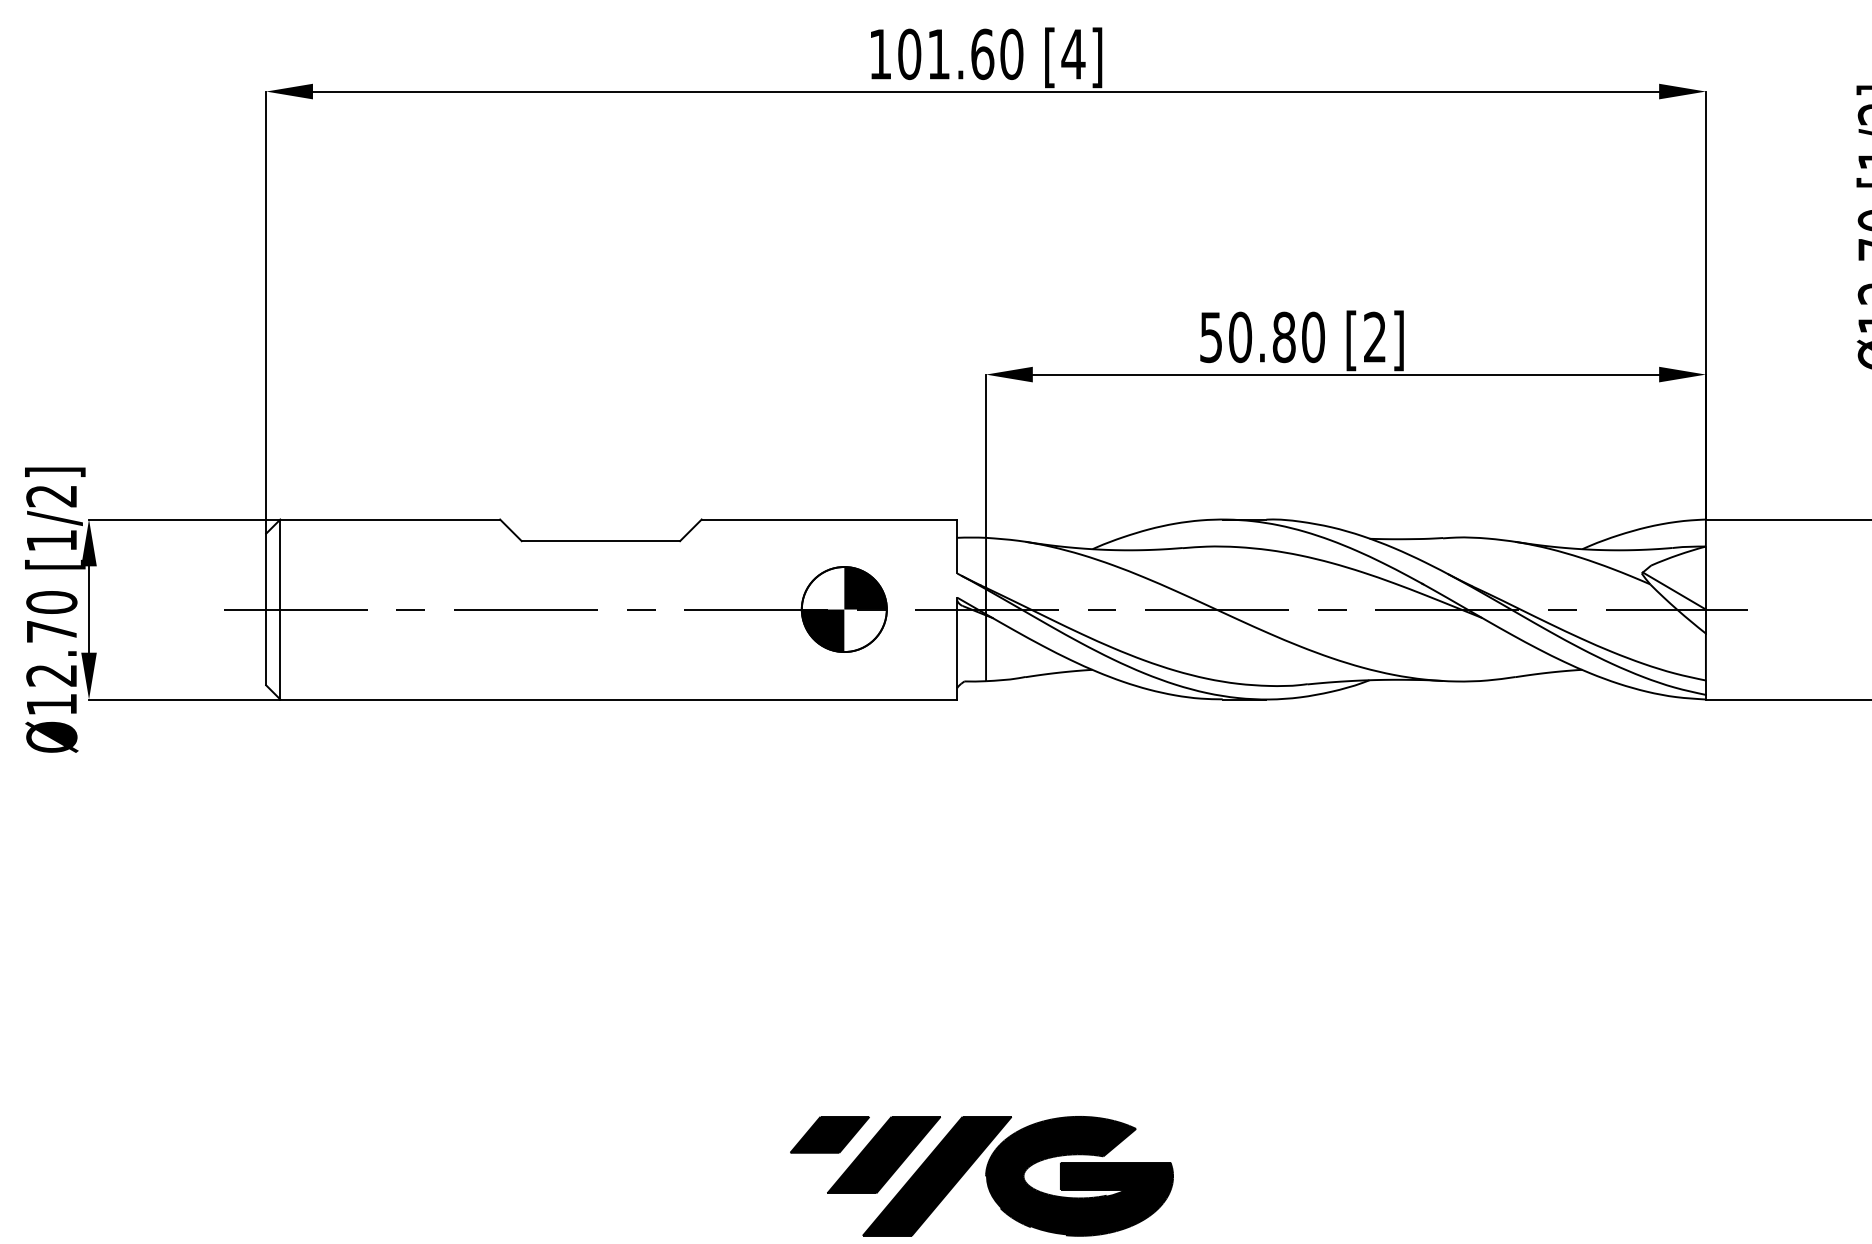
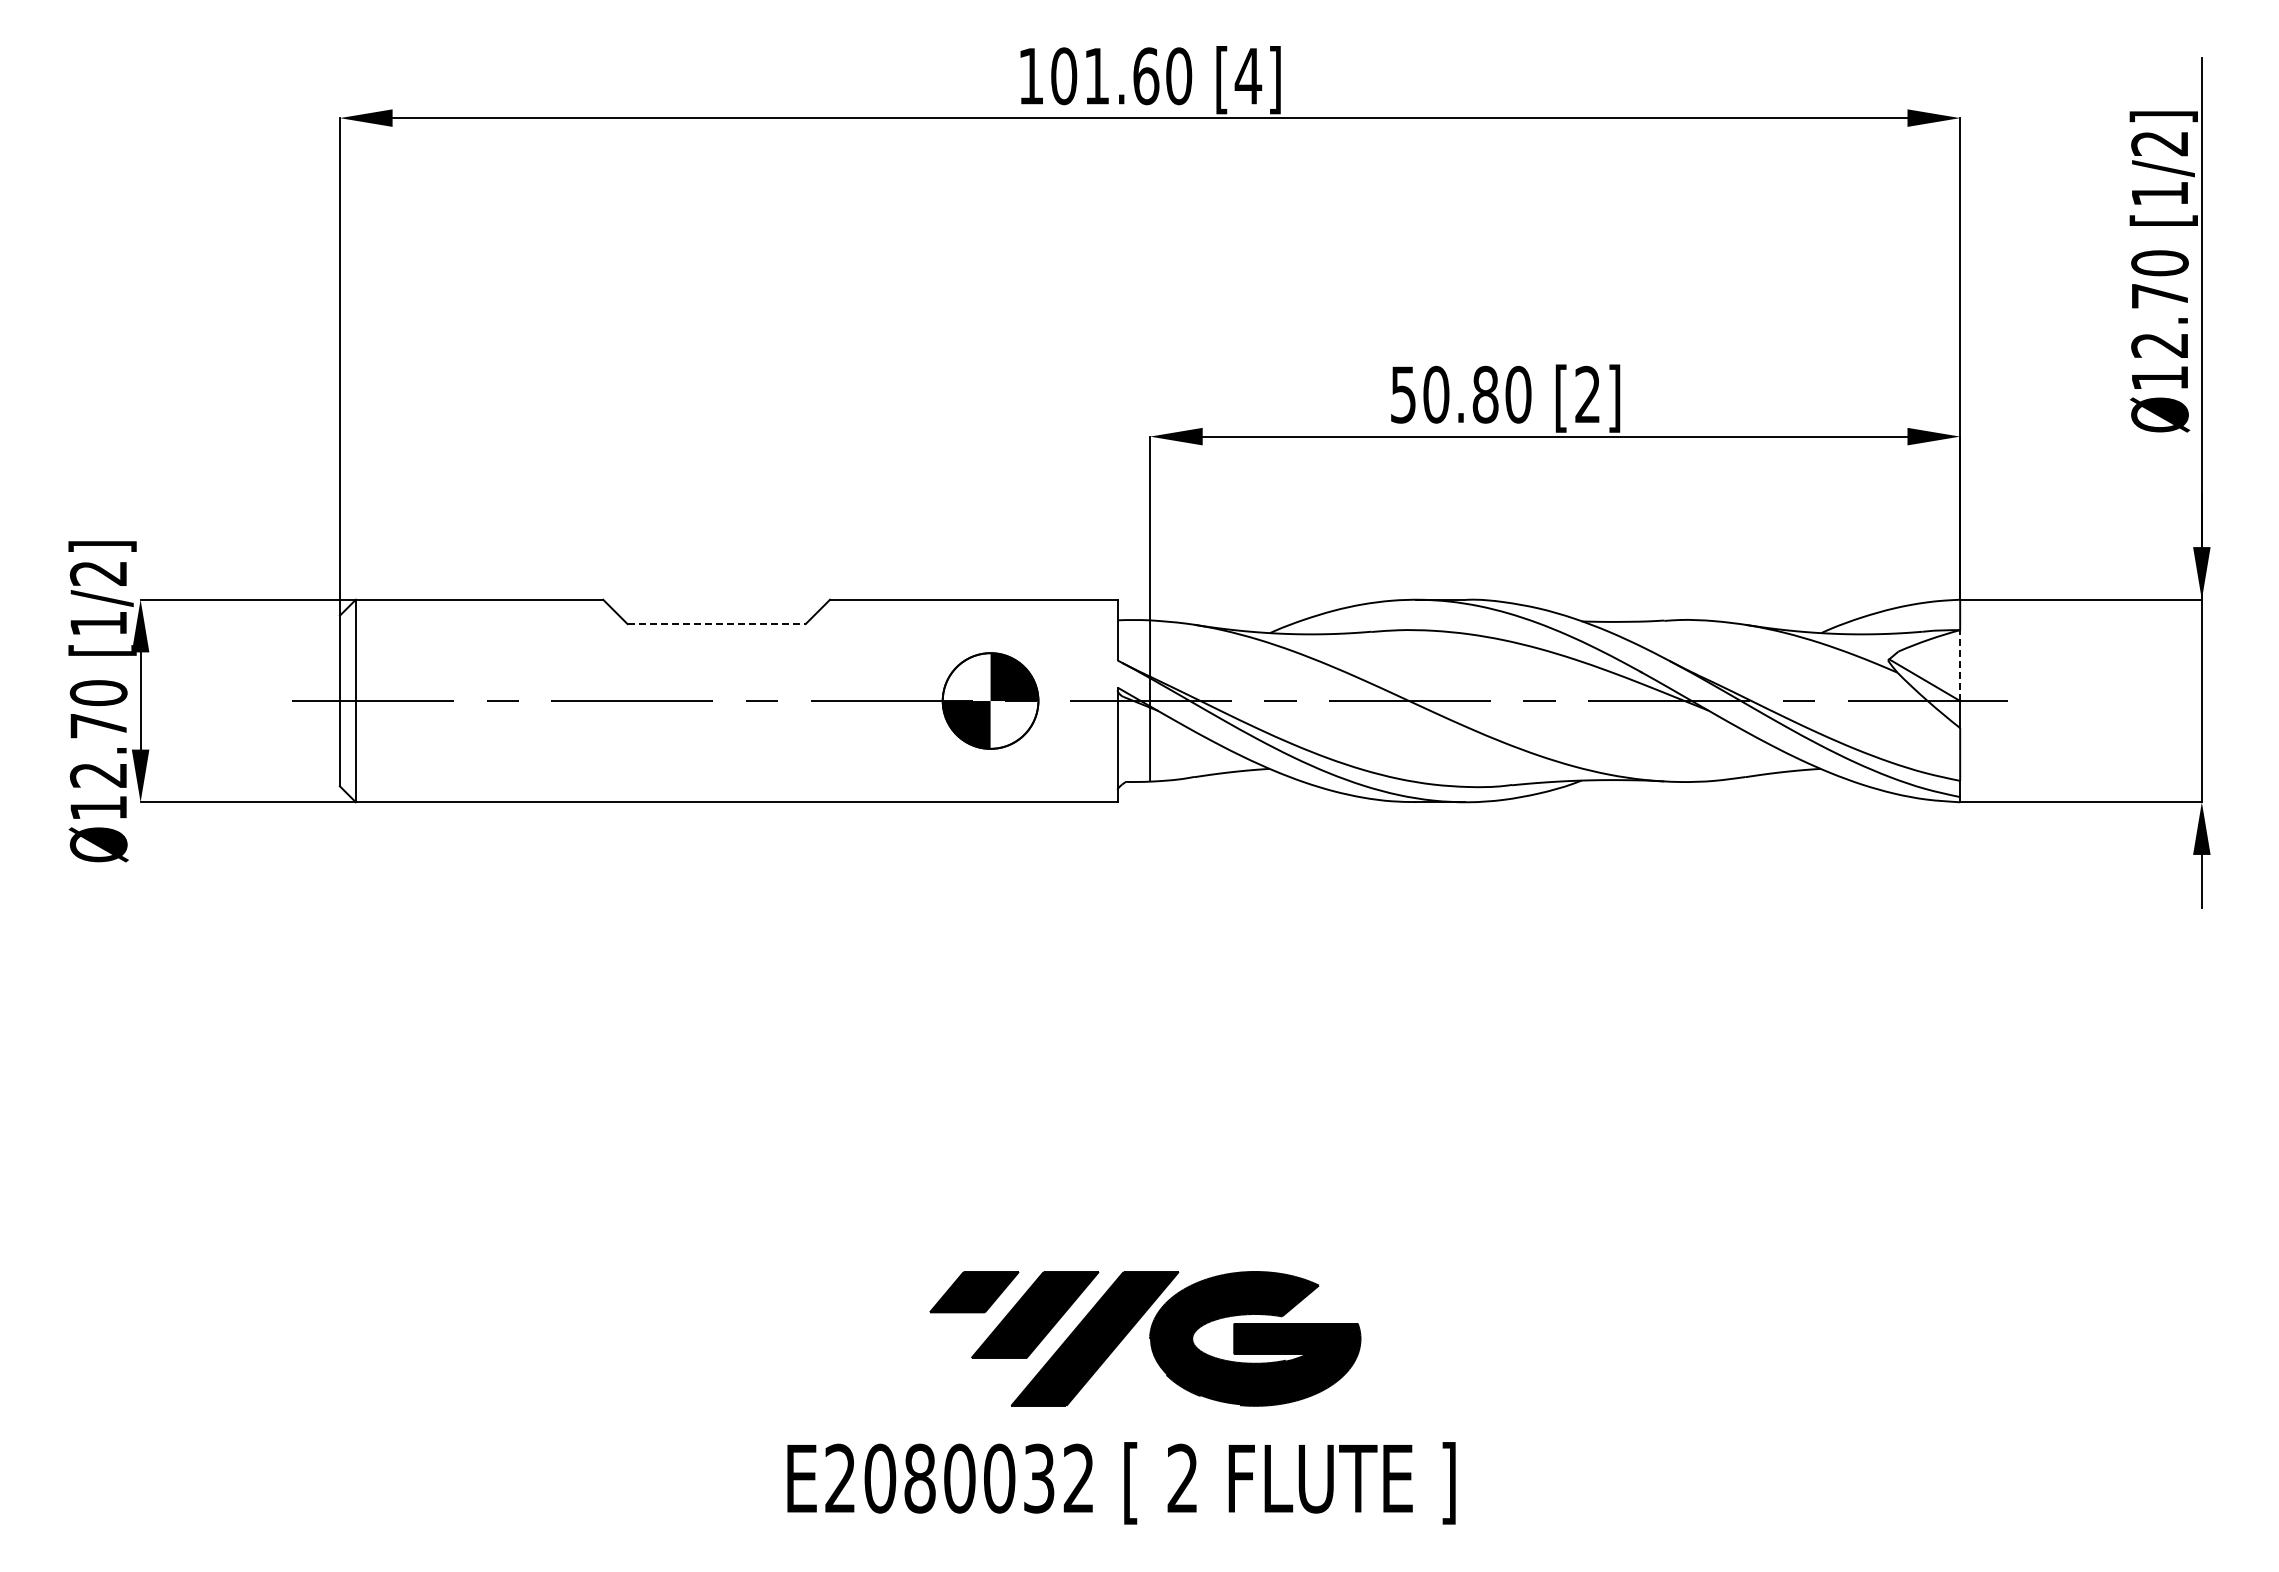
line: (601, 541) -> (717, 624), solid -> dashed
line: (1706, 577) -> (1960, 665), solid -> dashed

